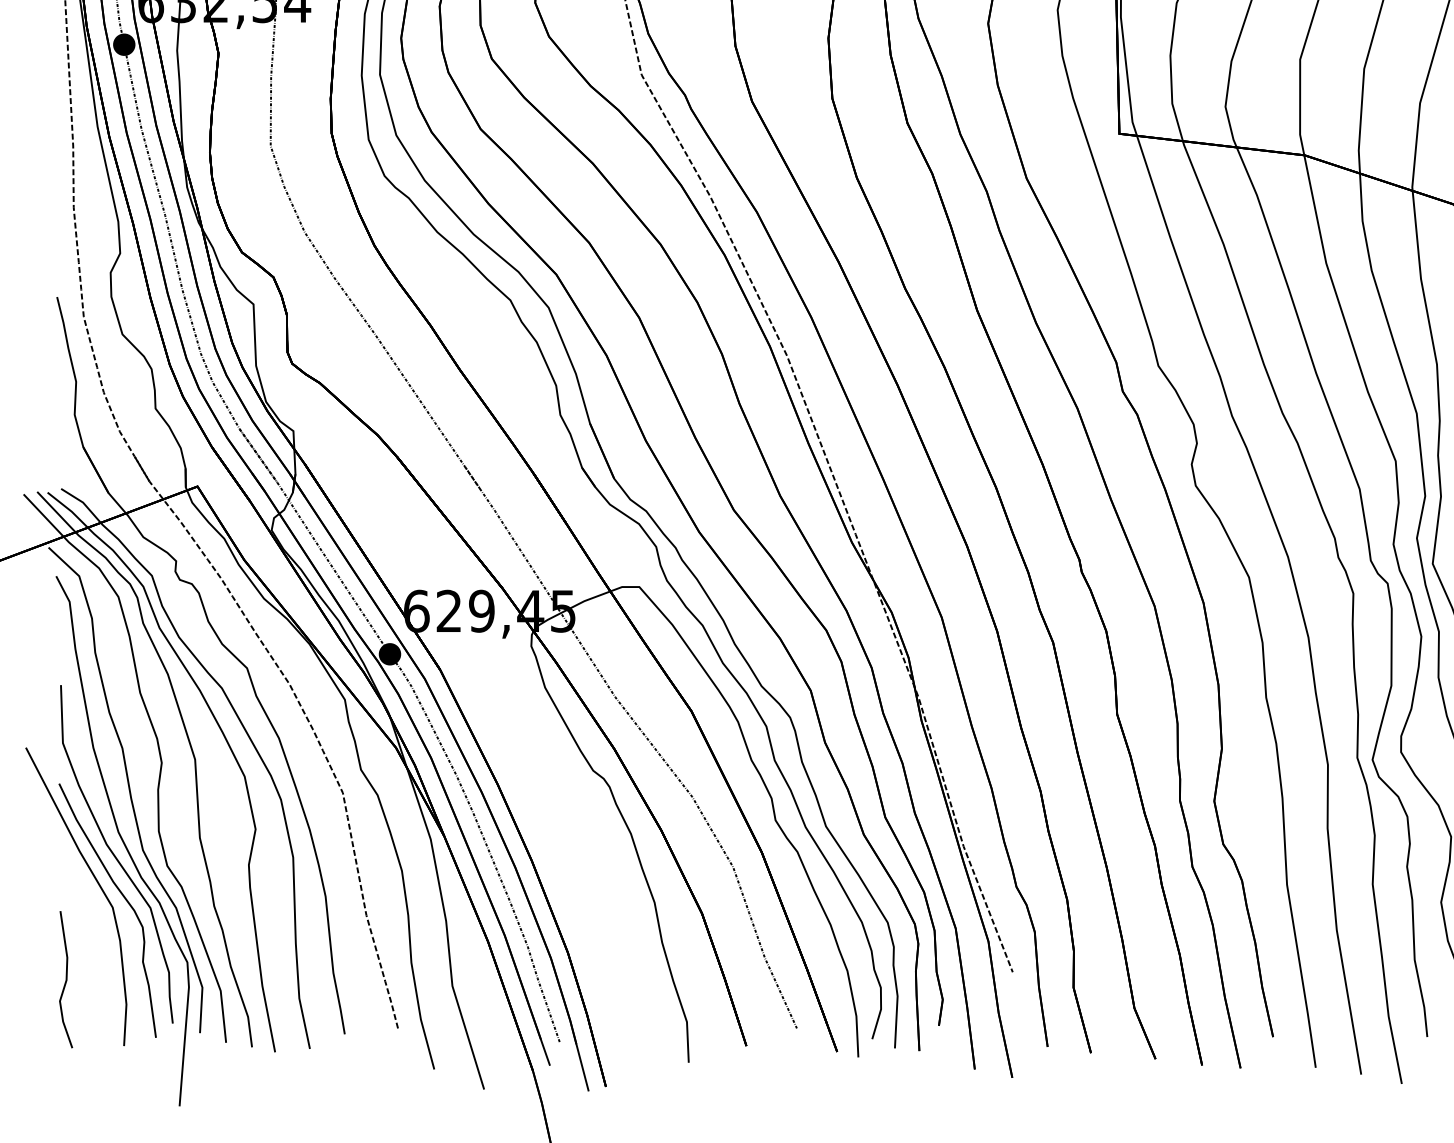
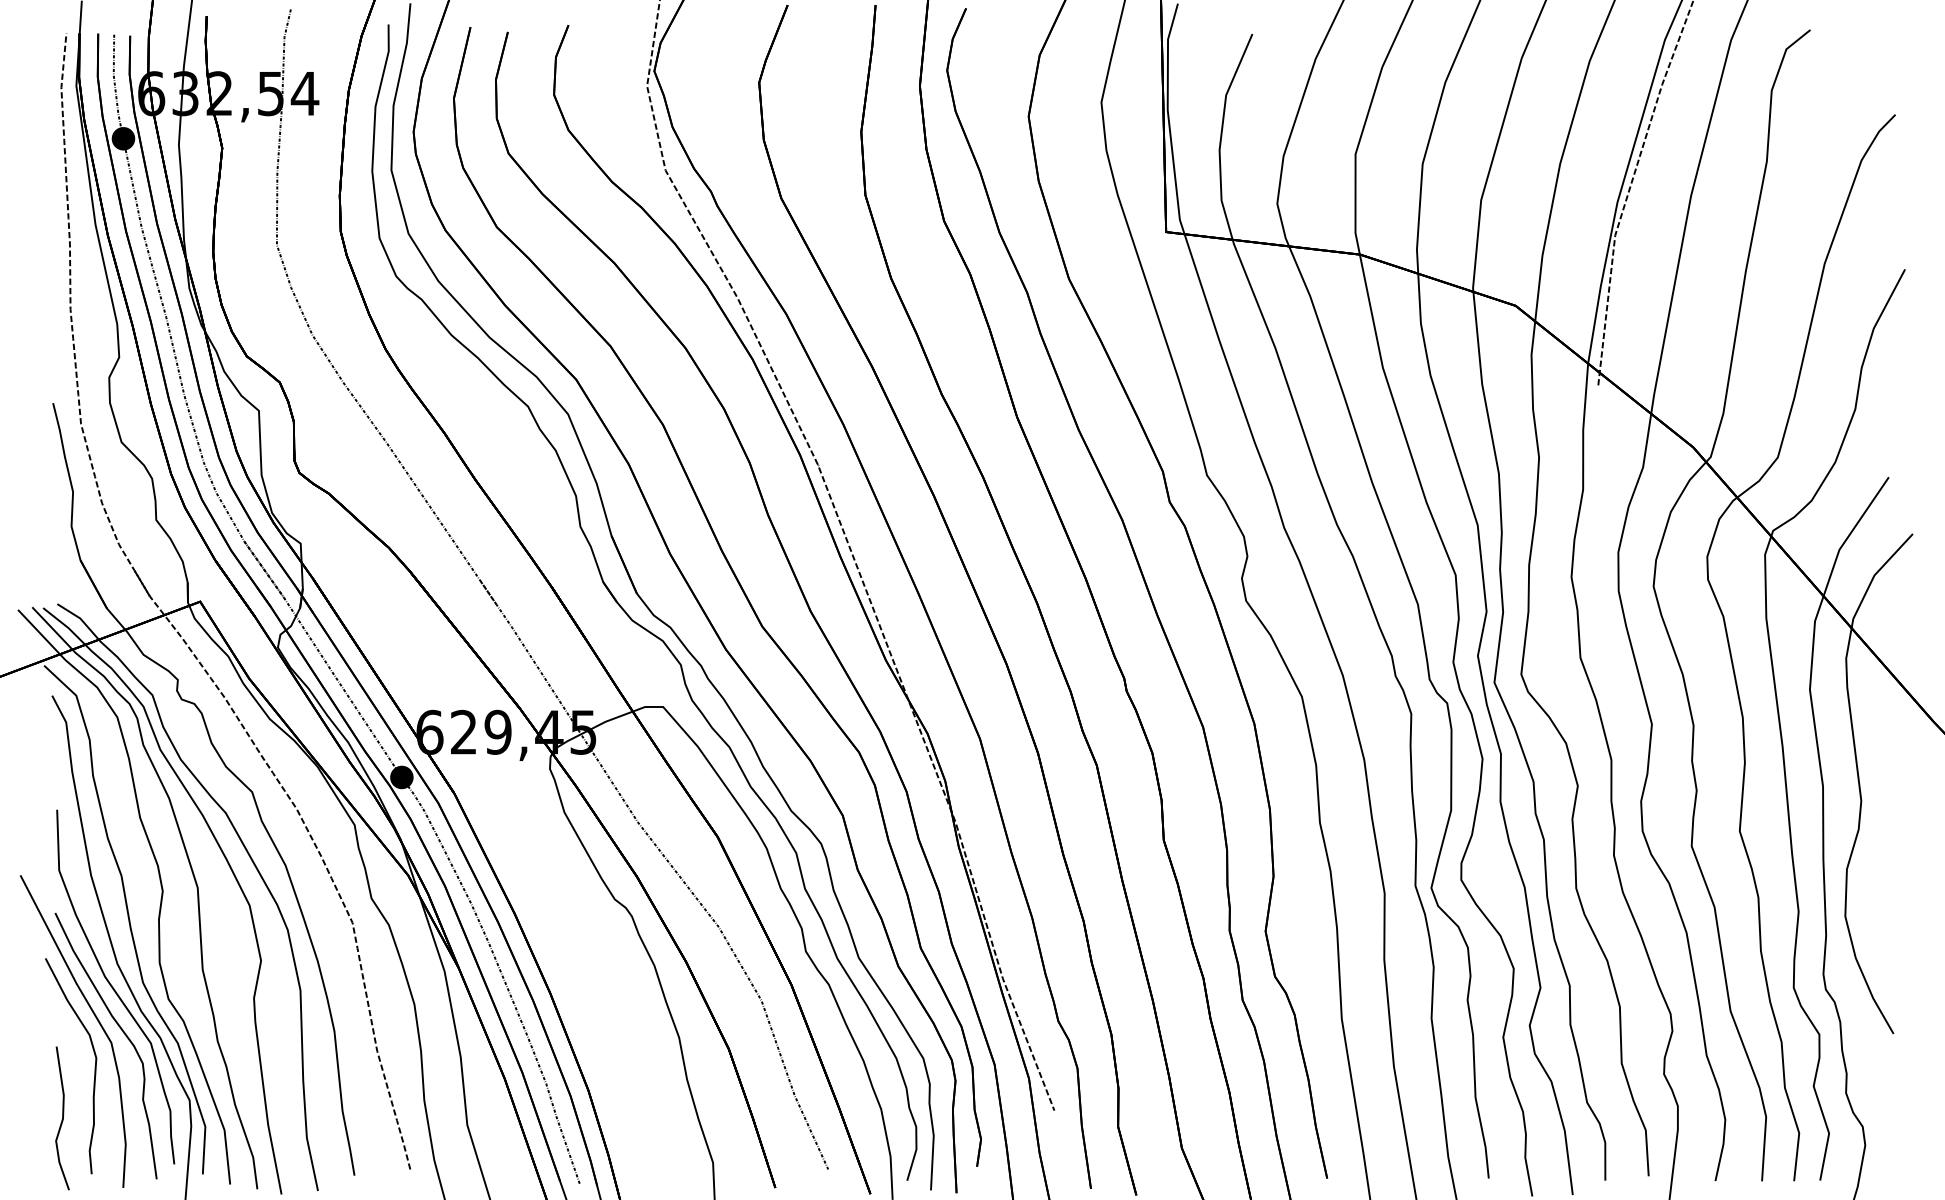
curve: (96, 930) -> (94, 1066), added

